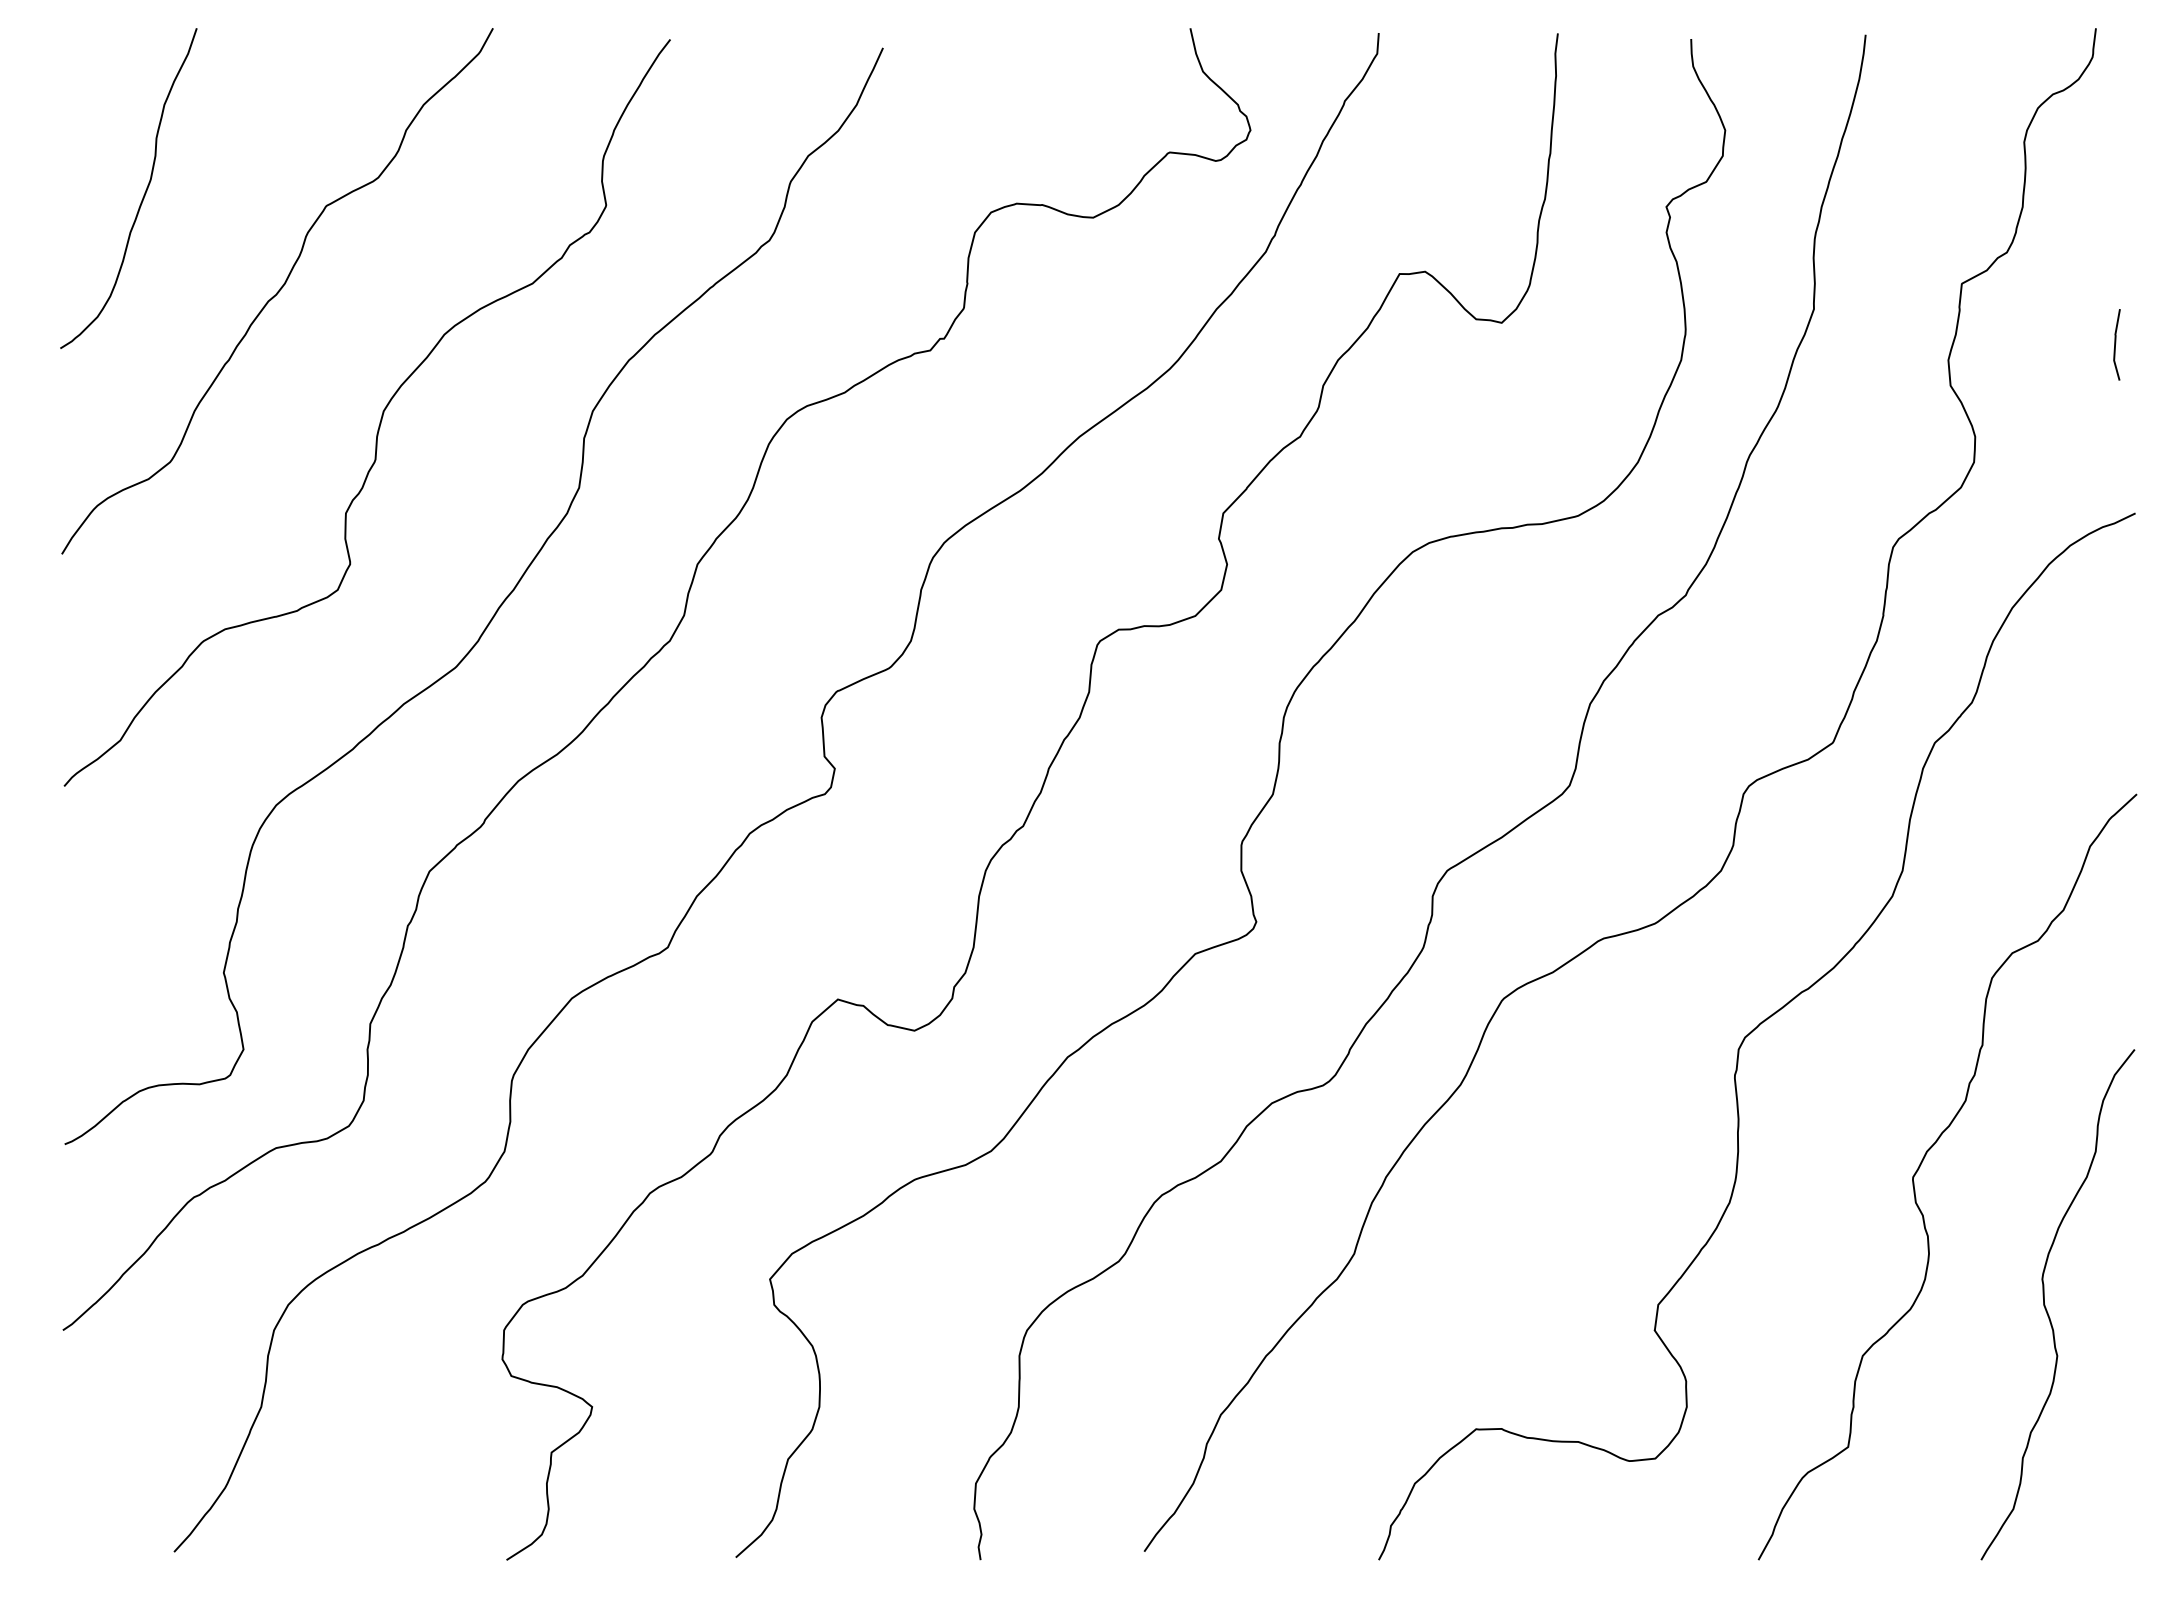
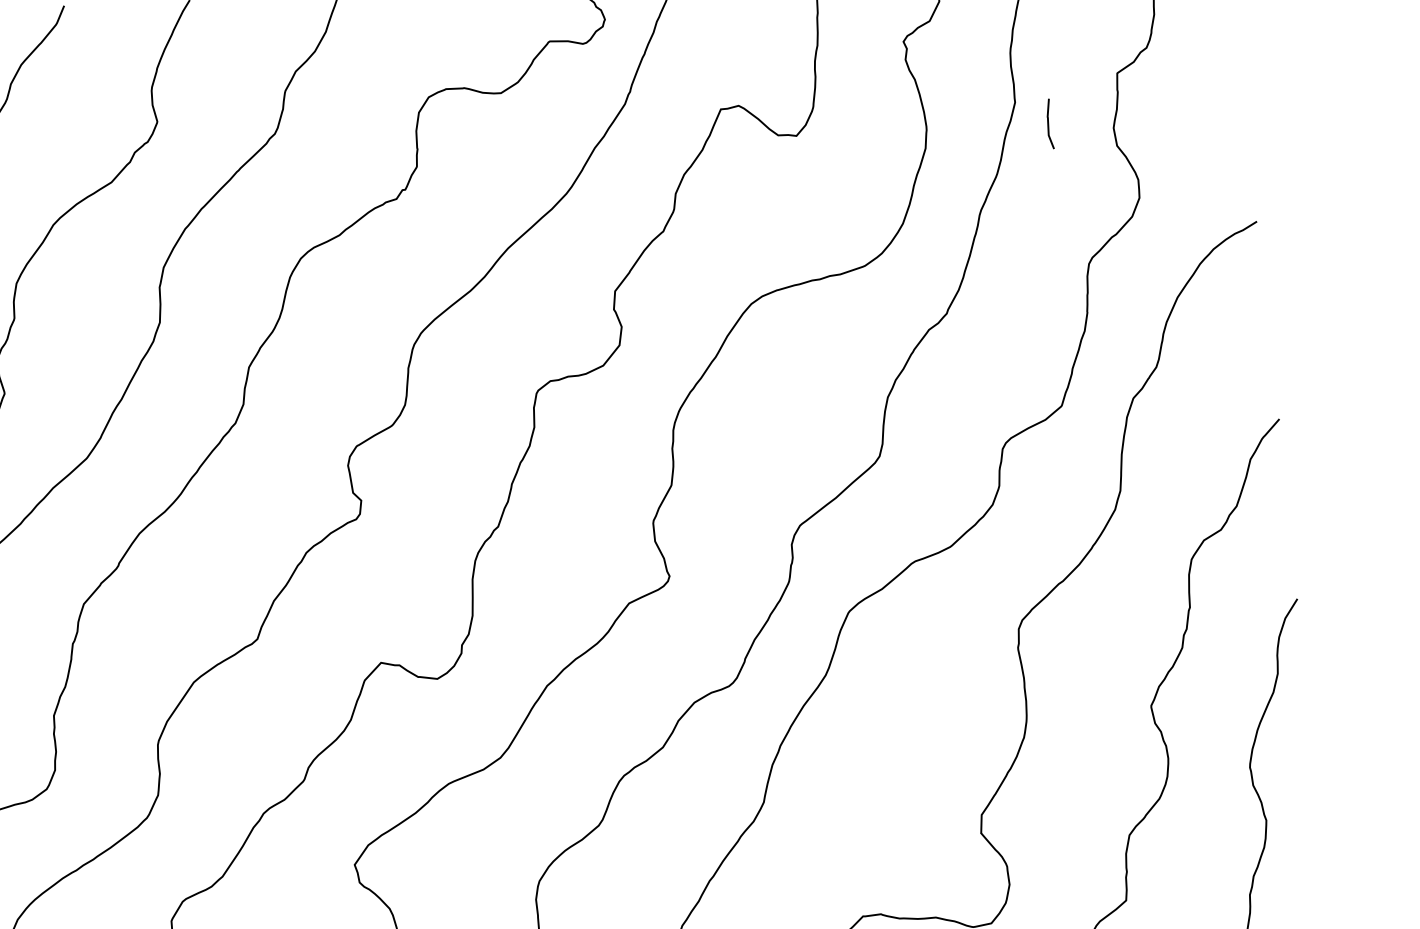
line: (2116, 343) -> (1049, 123), moved

